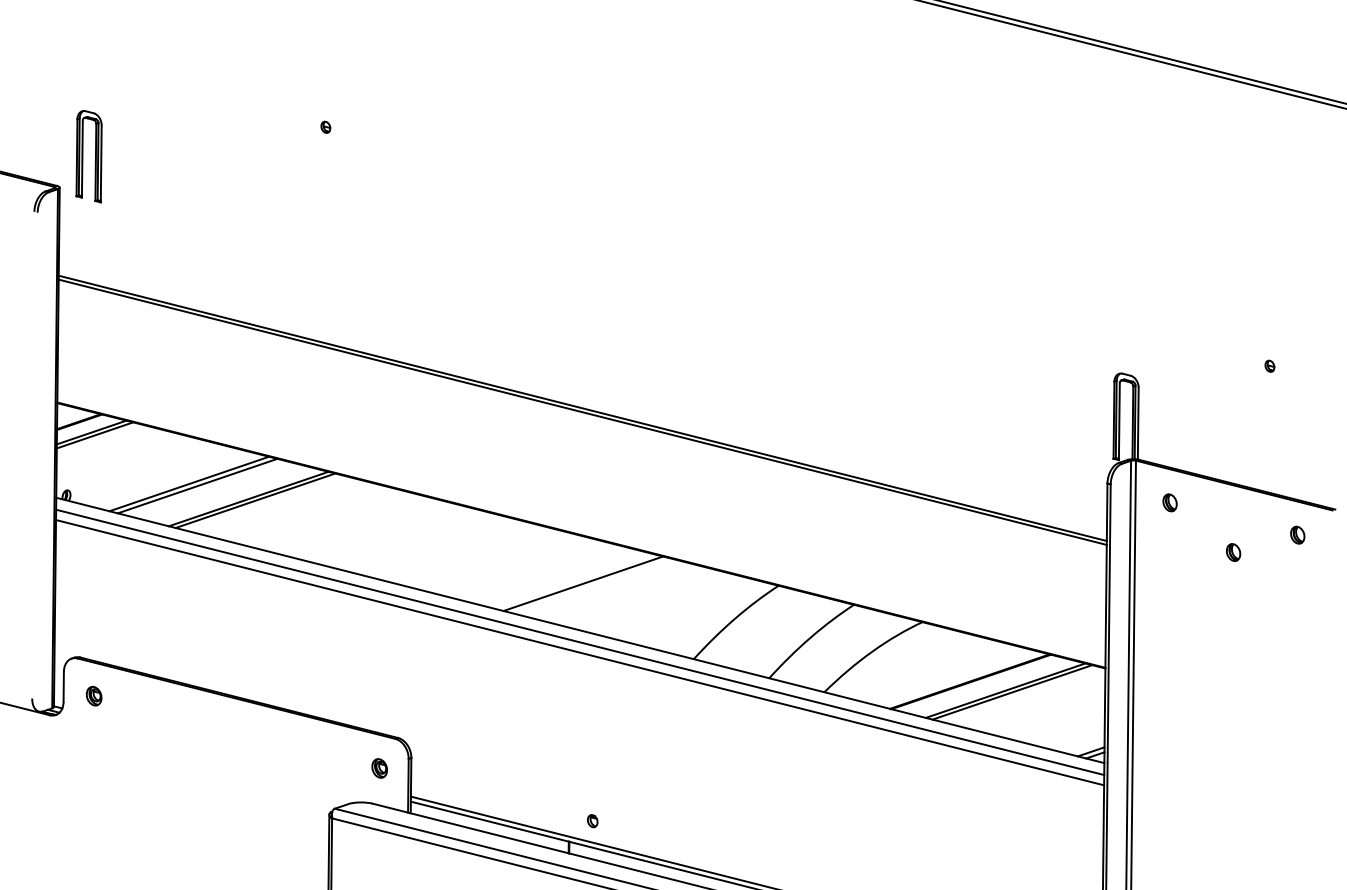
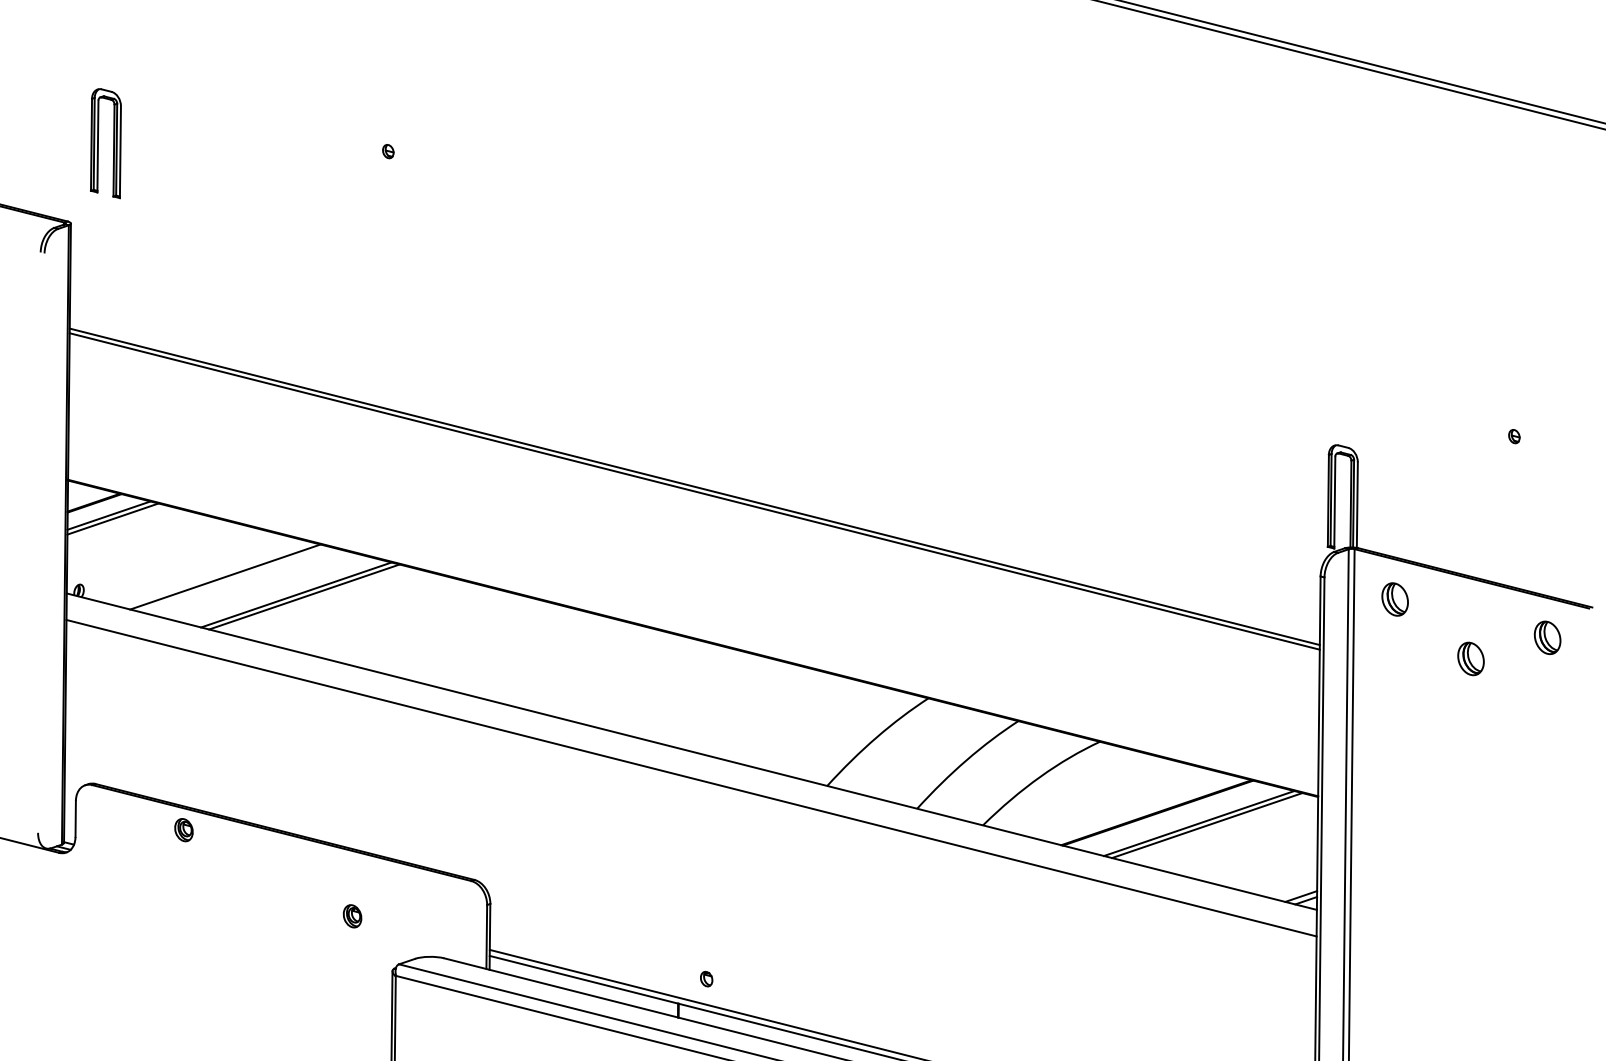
part: (82, 156) -> (98, 143), moved
line: (197, 486) -> (235, 579), removed
part: (1170, 502) -> (1395, 599), size x1.6
part: (1297, 535) -> (1547, 638), size x1.6
part: (1233, 552) -> (1470, 658), size x1.6
line: (583, 583) -> (695, 695), removed
line: (580, 642) -> (691, 765), removed
part: (93, 696) -> (183, 830), moved
part: (379, 768) -> (352, 916), moved

